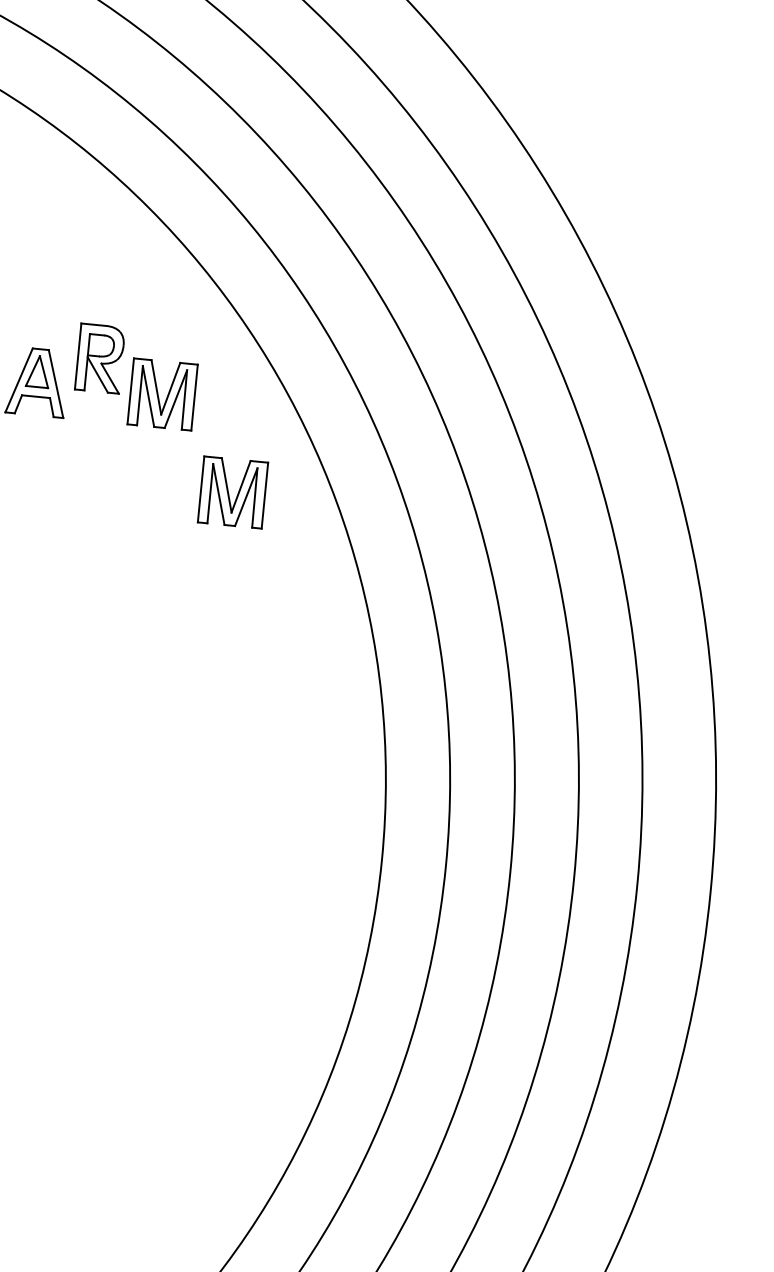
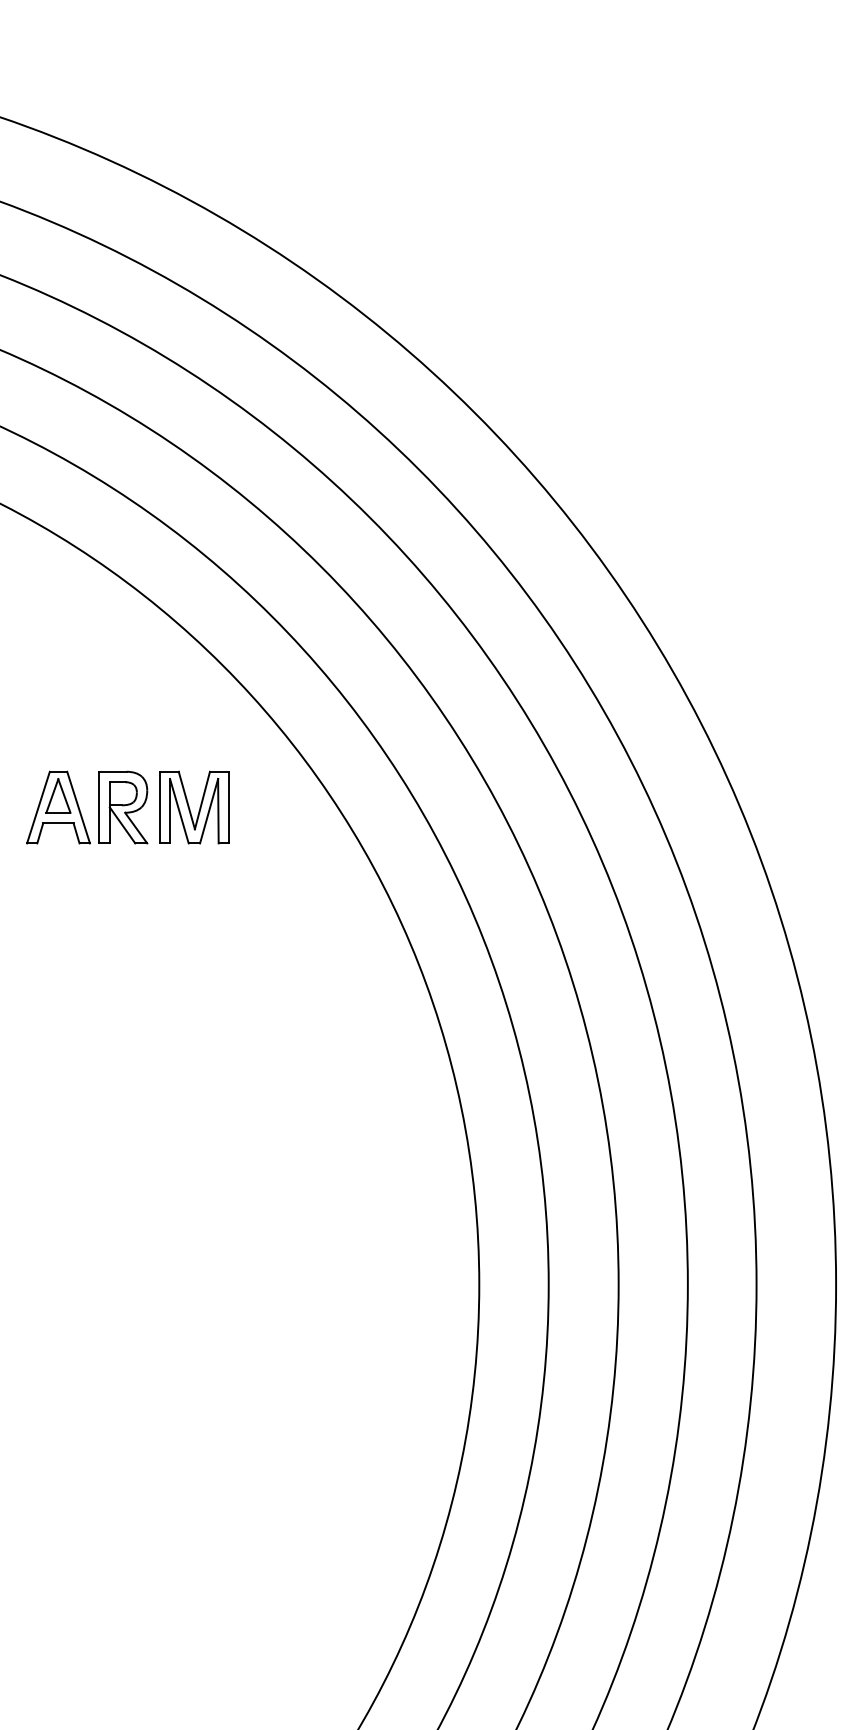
part: (100, 358) -> (123, 807), moved
part: (233, 492) -> (280, 905), removed

